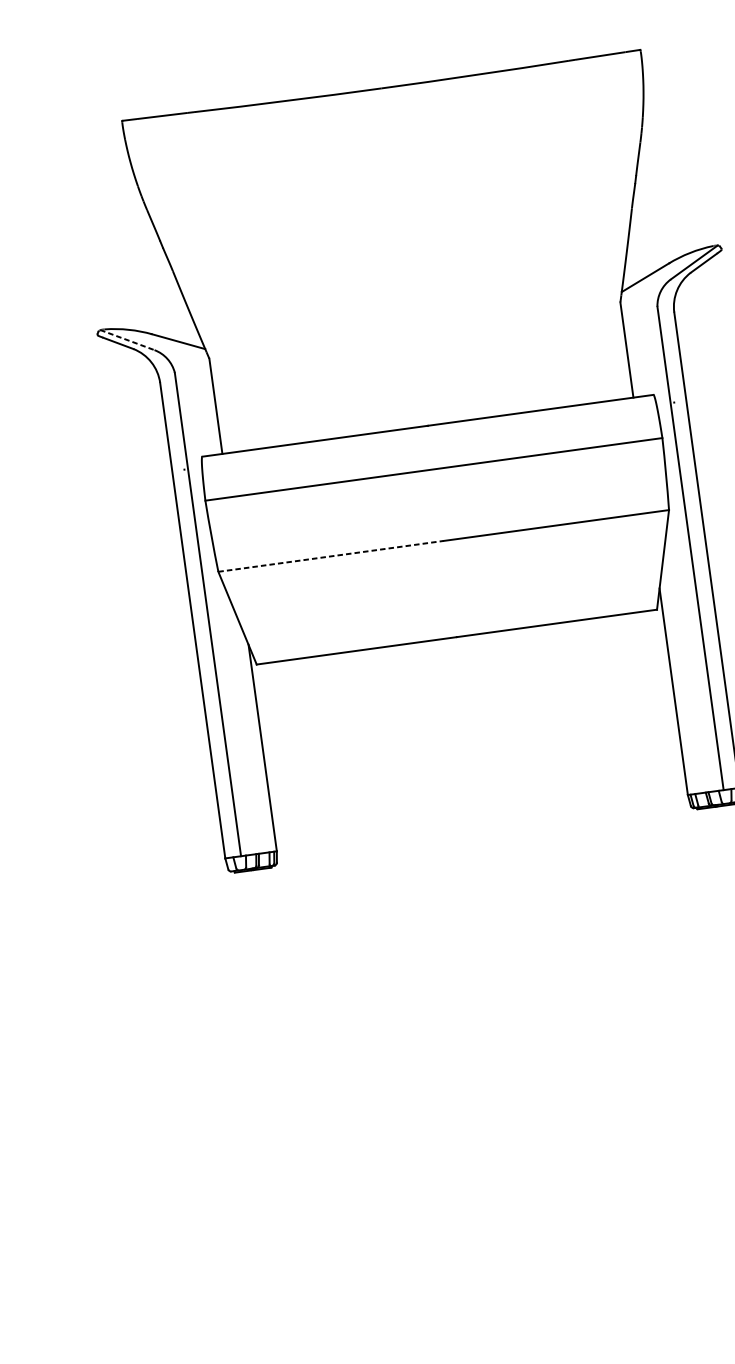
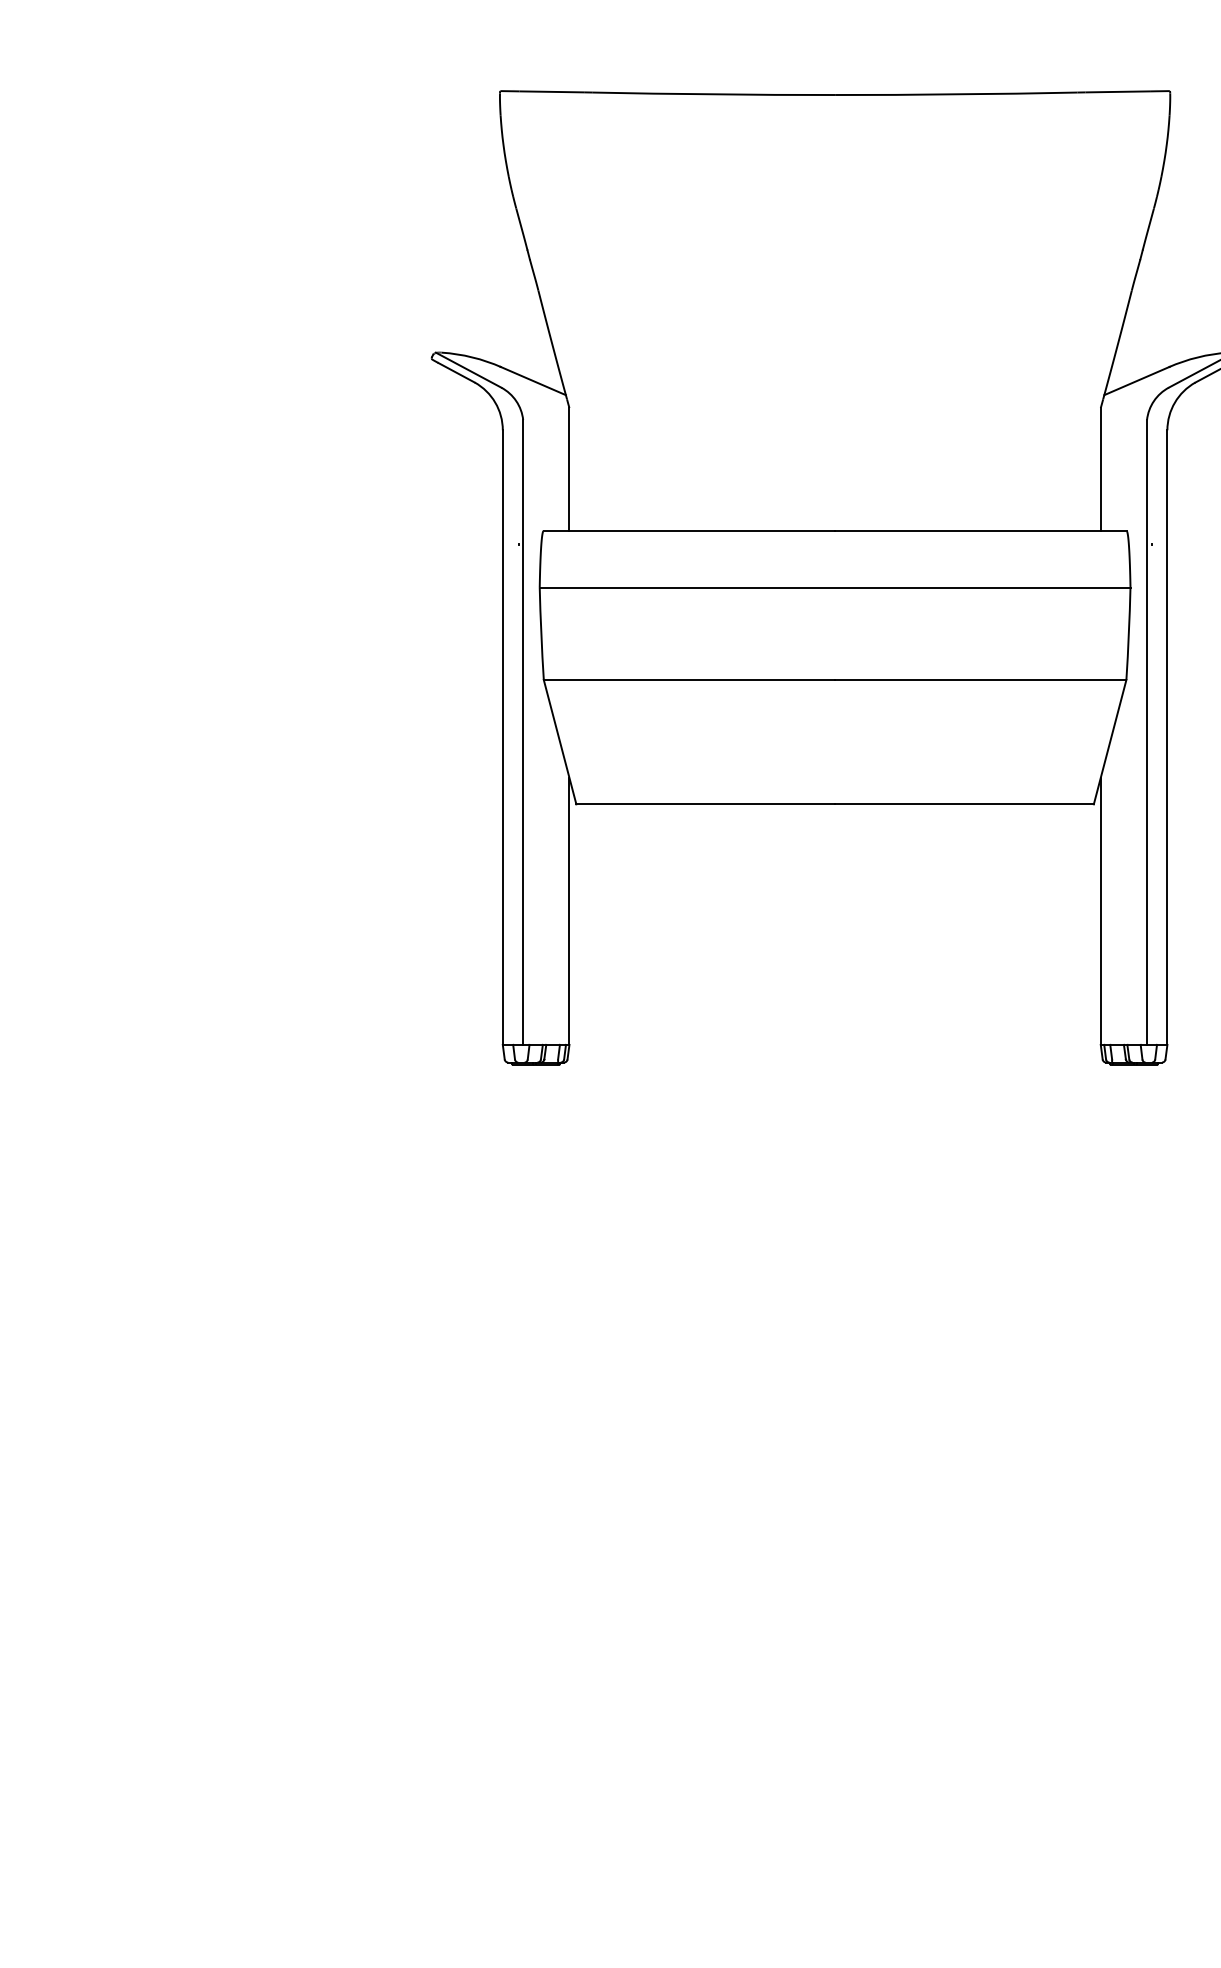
line: (128, 340) -> (469, 370), dashed -> solid
line: (331, 556) -> (689, 680), dashed -> solid

